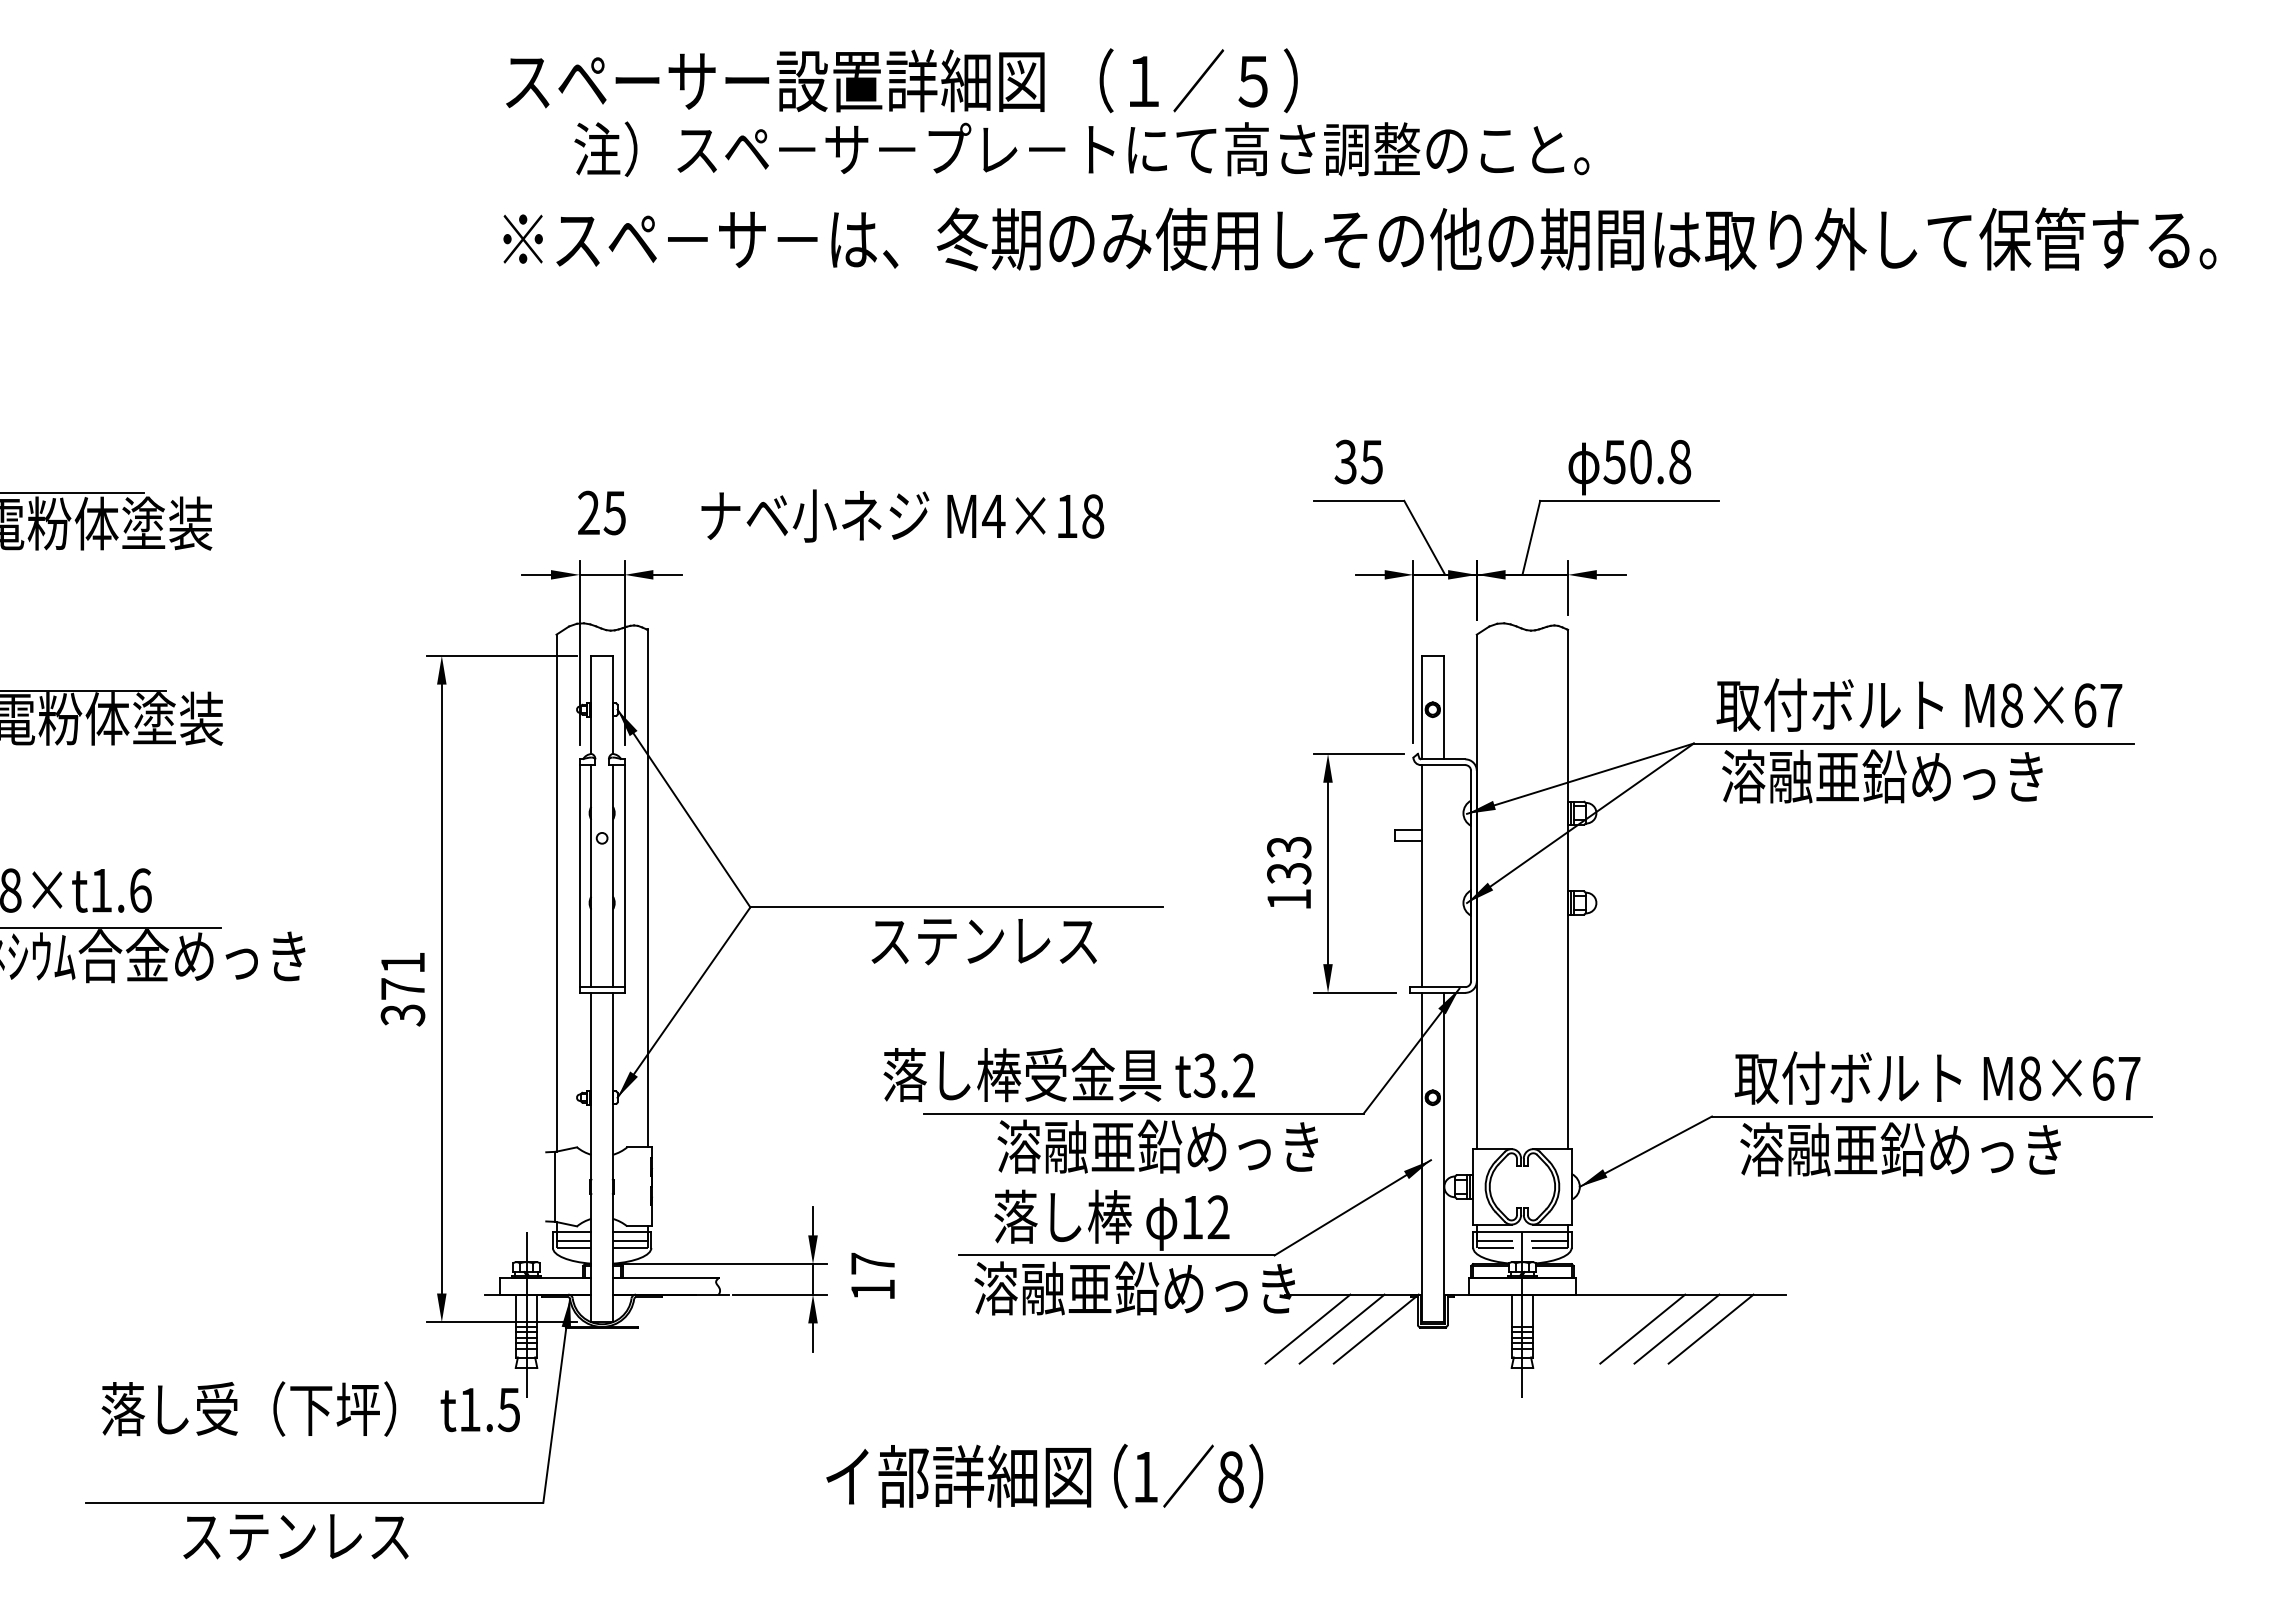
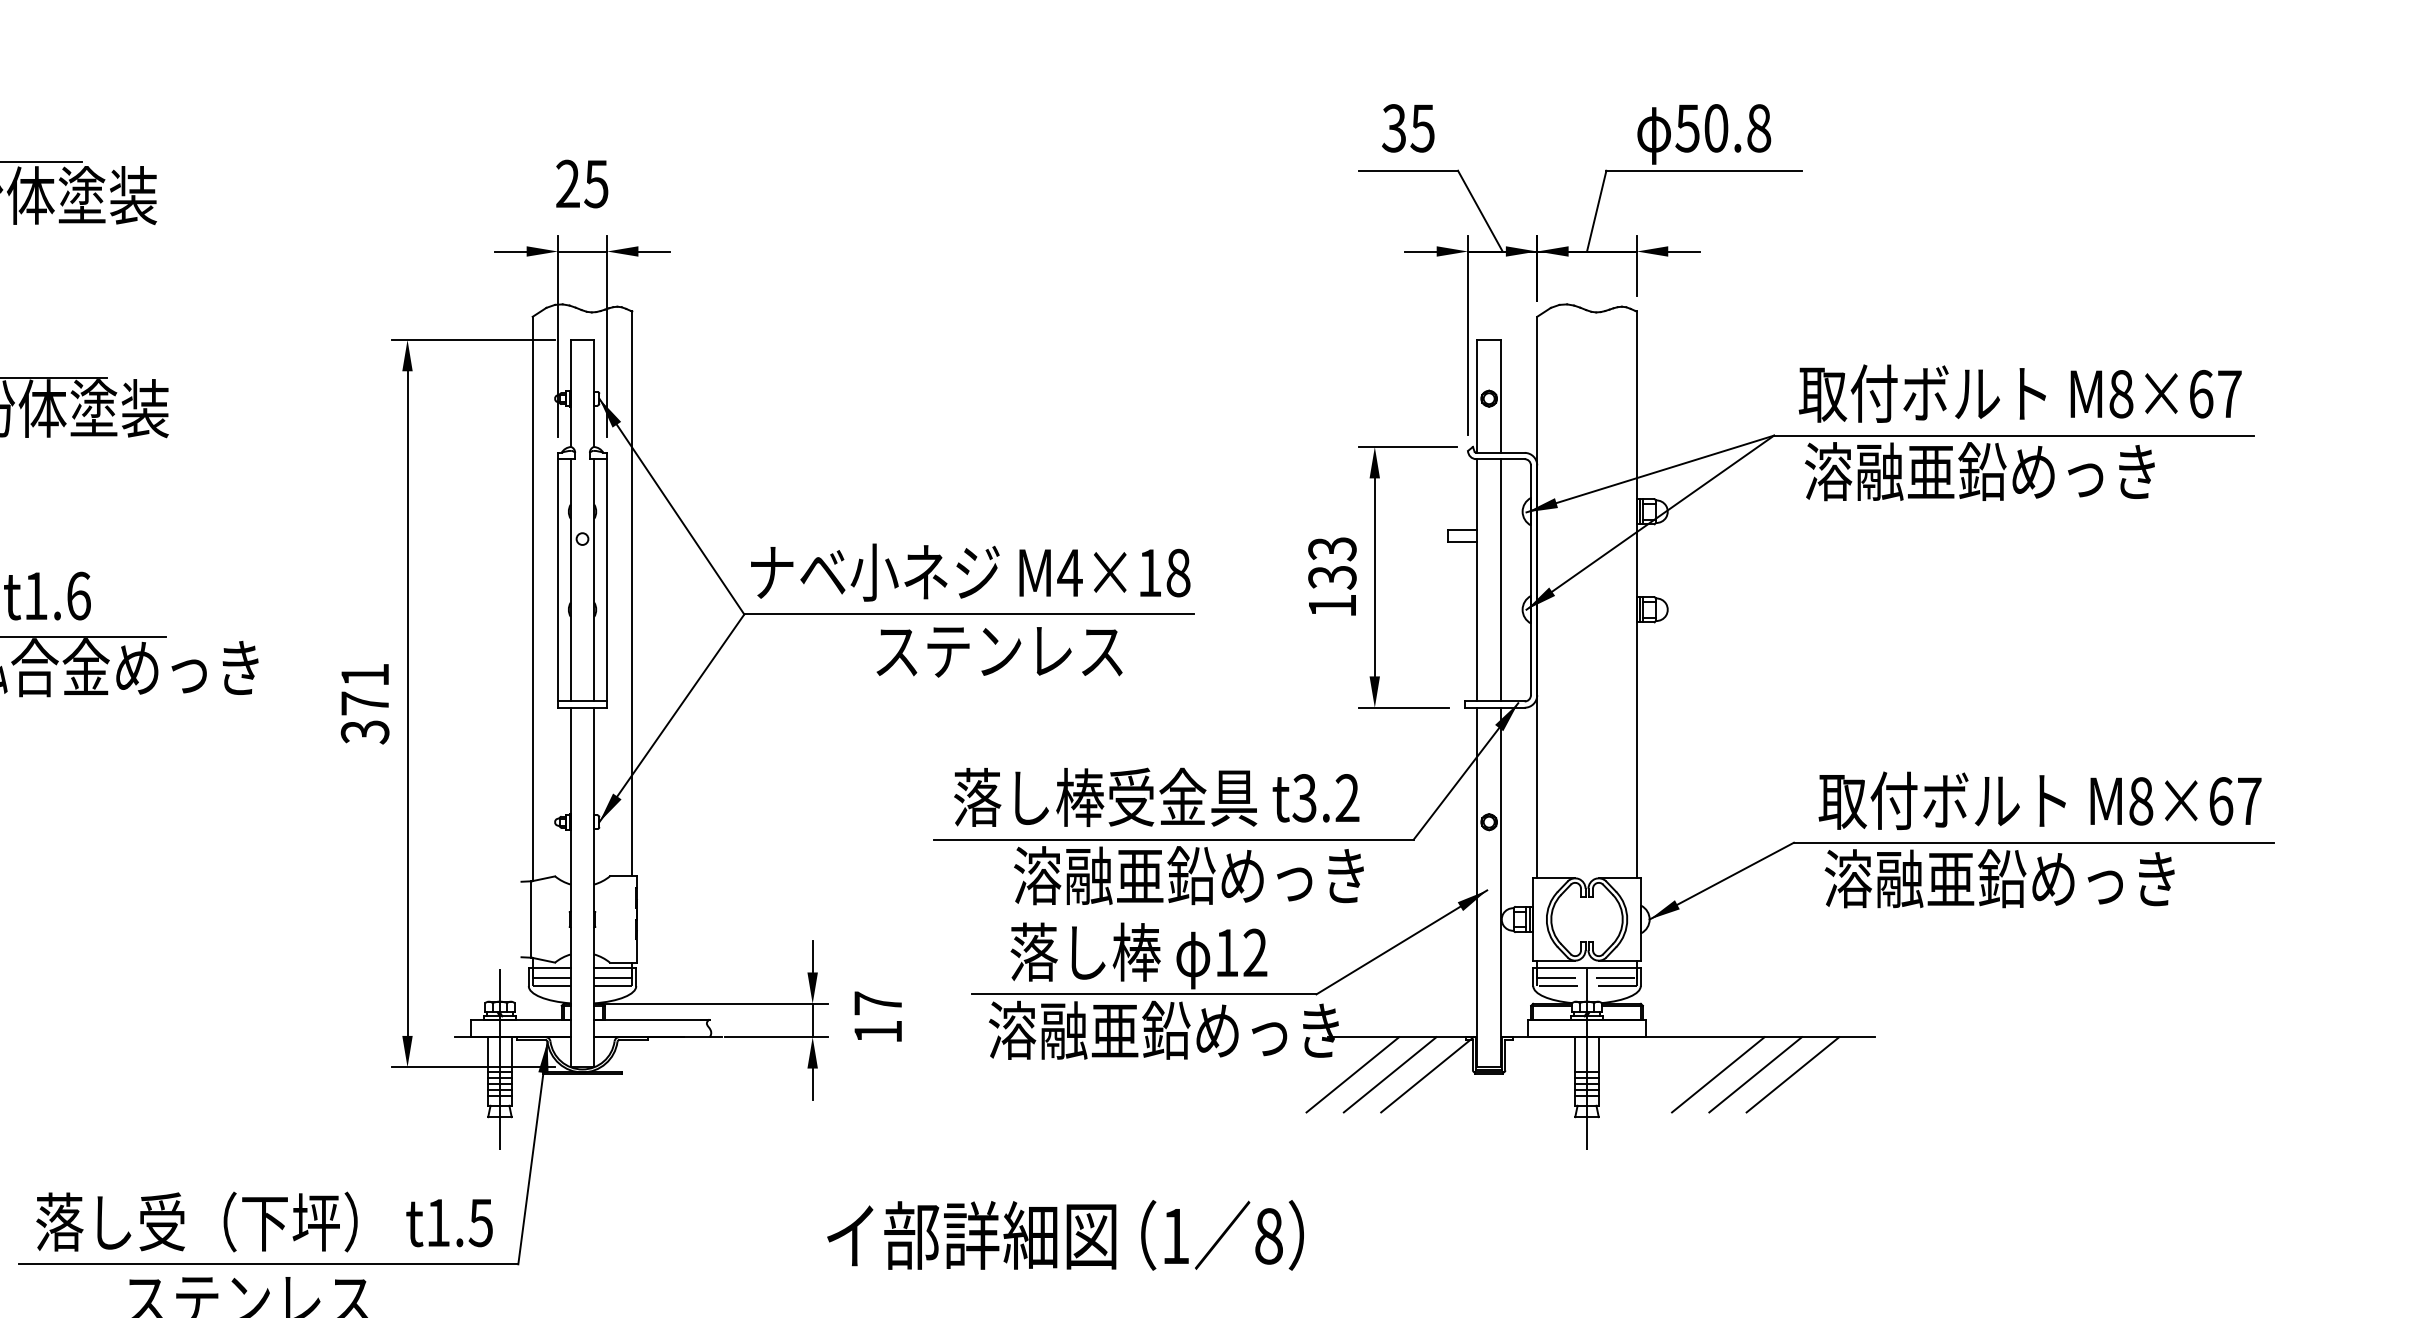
text: (902, 515) -> (970, 572), moved
line: (1443, 876) -> (1500, 580), added
text: (1068, 1074) -> (1155, 796), moved
text: (310, 1408) -> (264, 1221), moved

